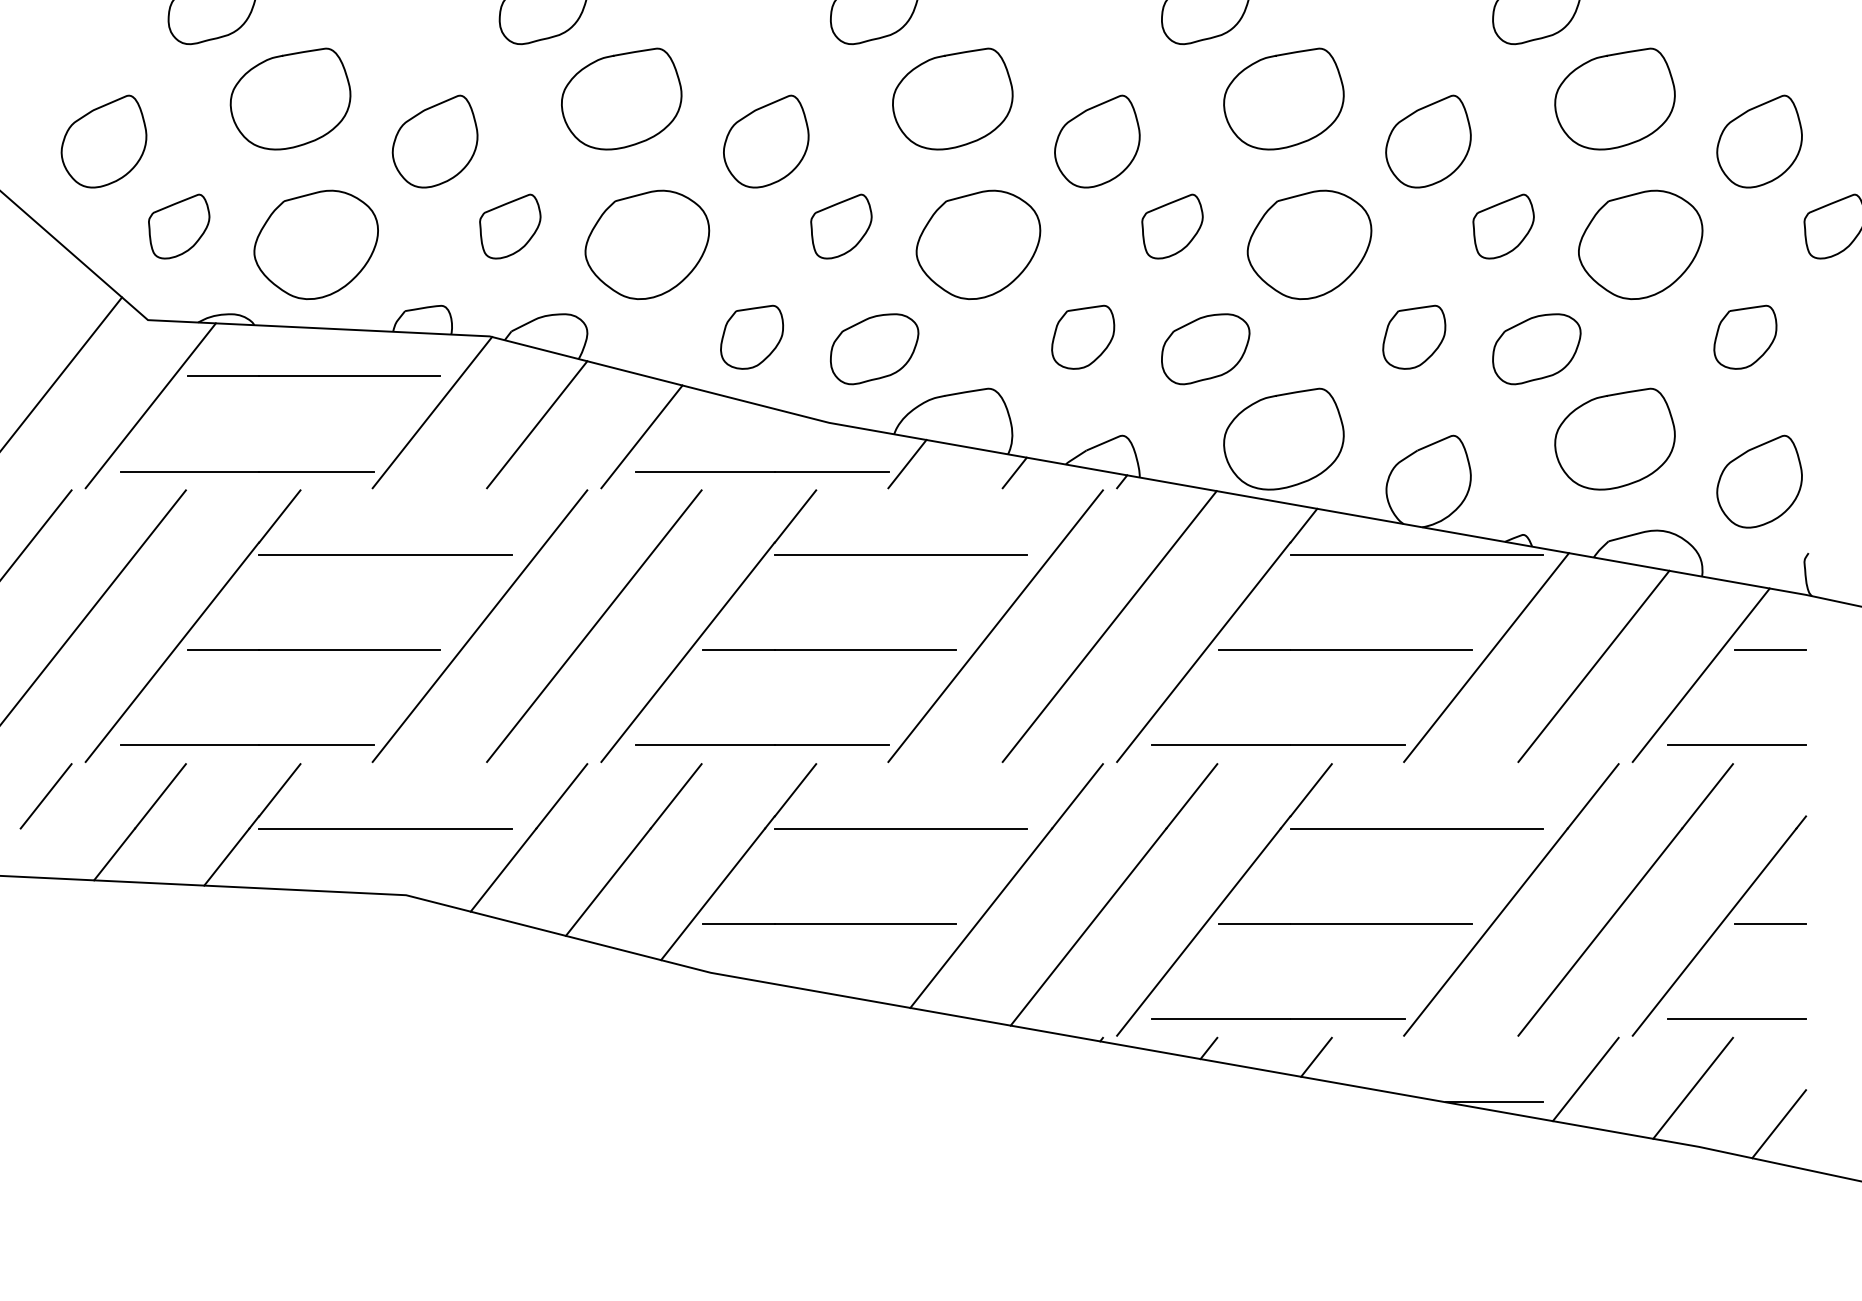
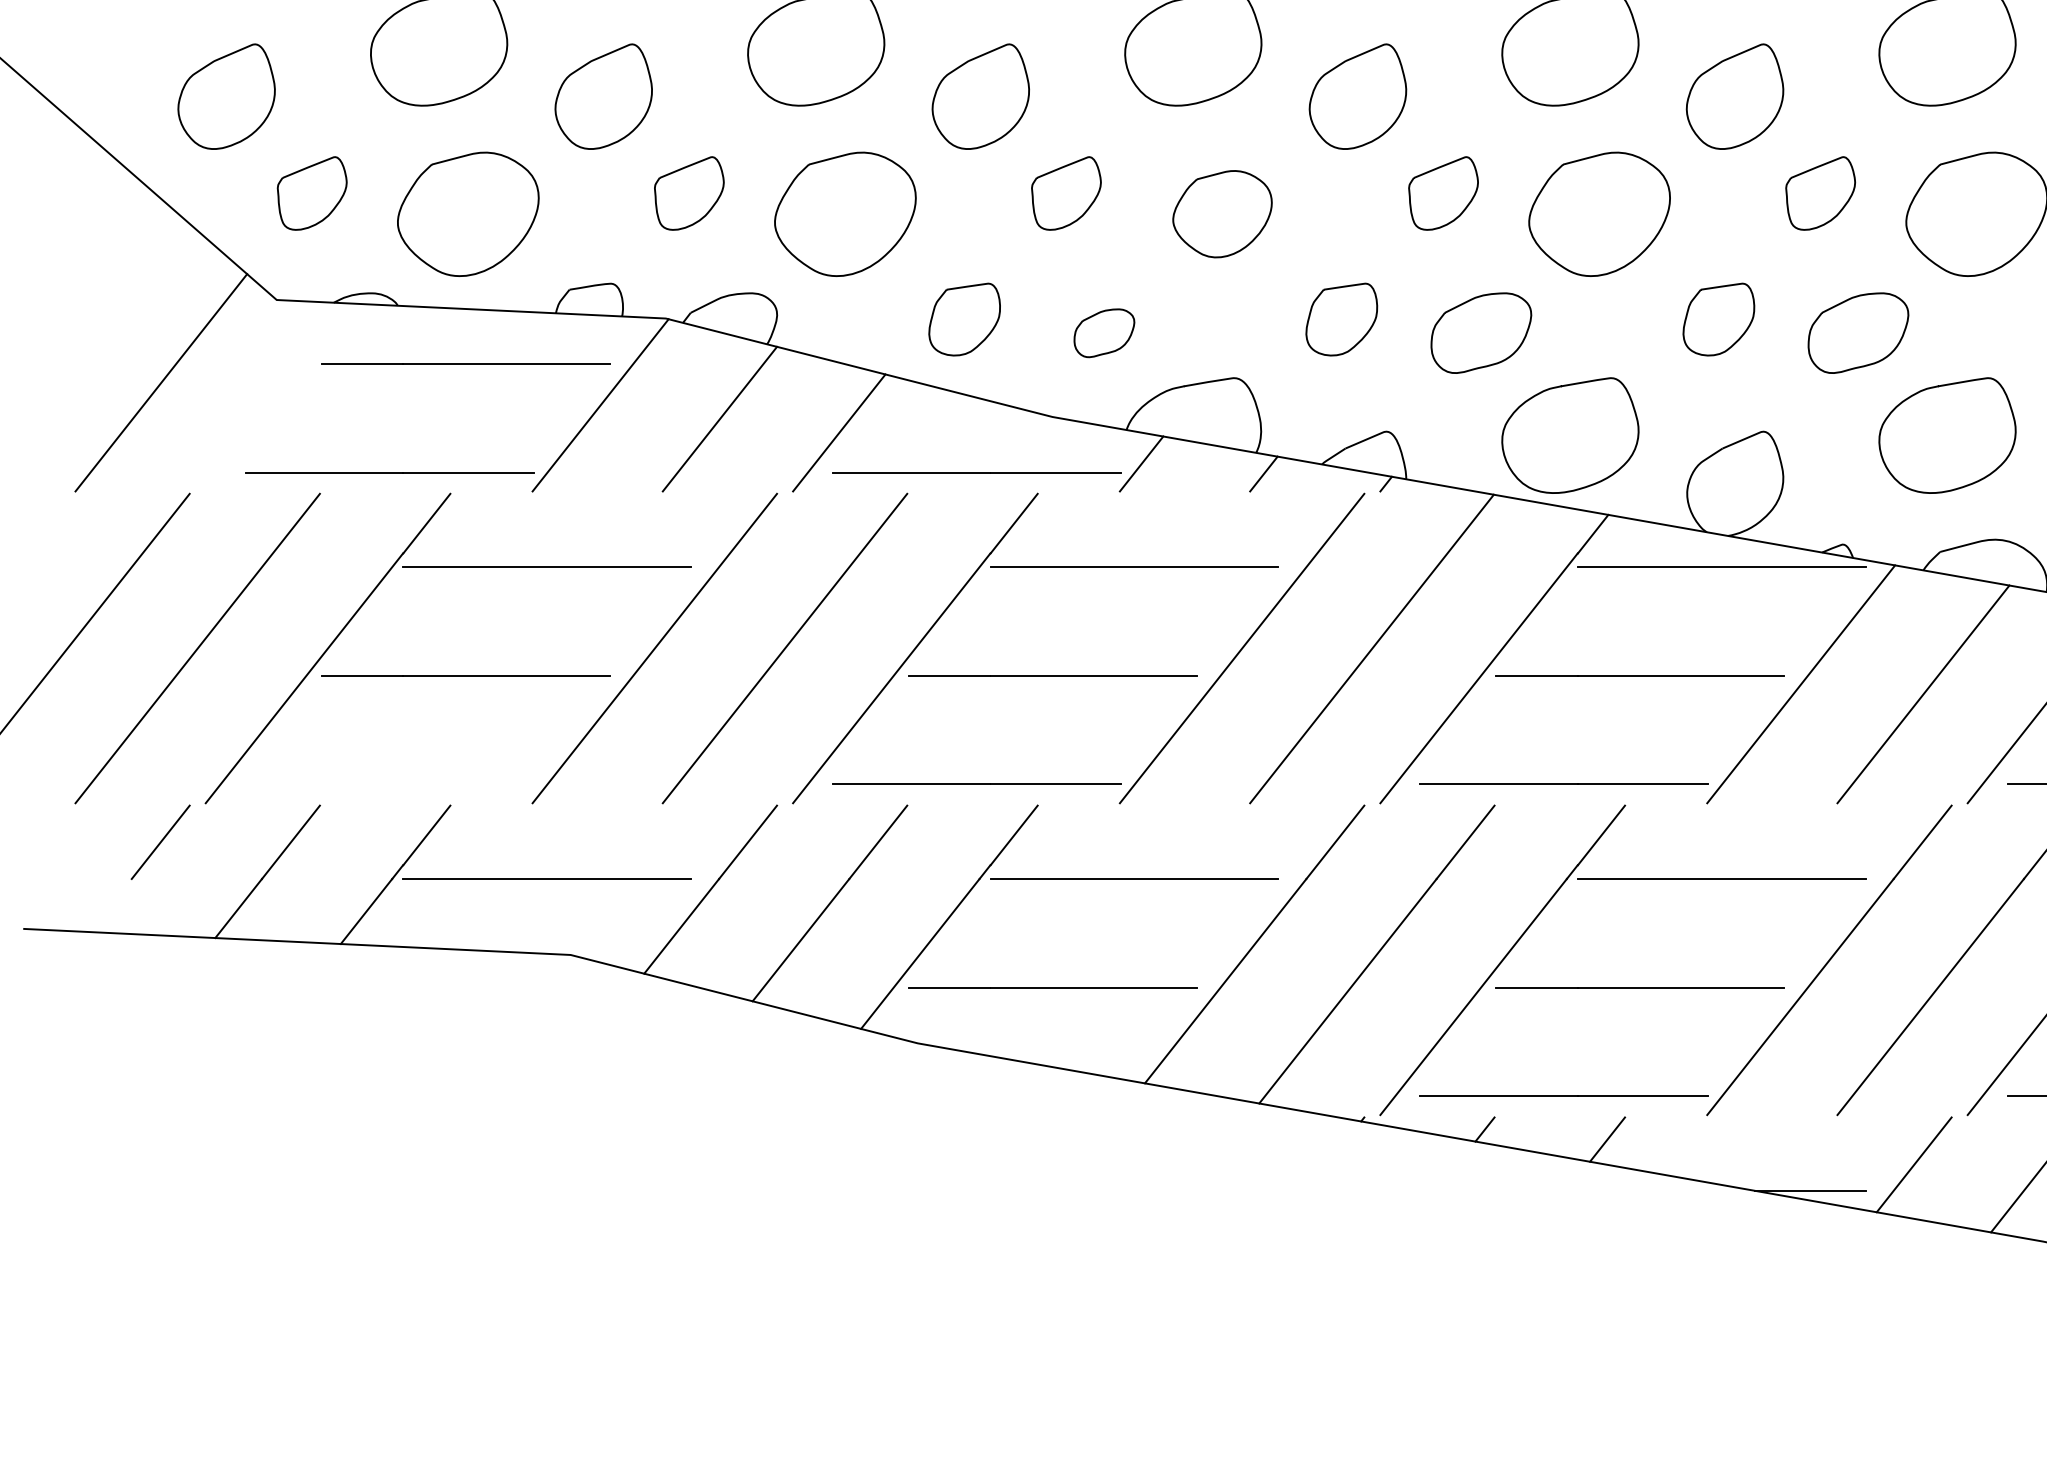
part: (978, 244) -> (1222, 213), size x0.7
part: (874, 349) -> (1104, 333), size x0.6
line: (150, 405) -> (279, 397), removed
line: (247, 744) -> (390, 783), removed

